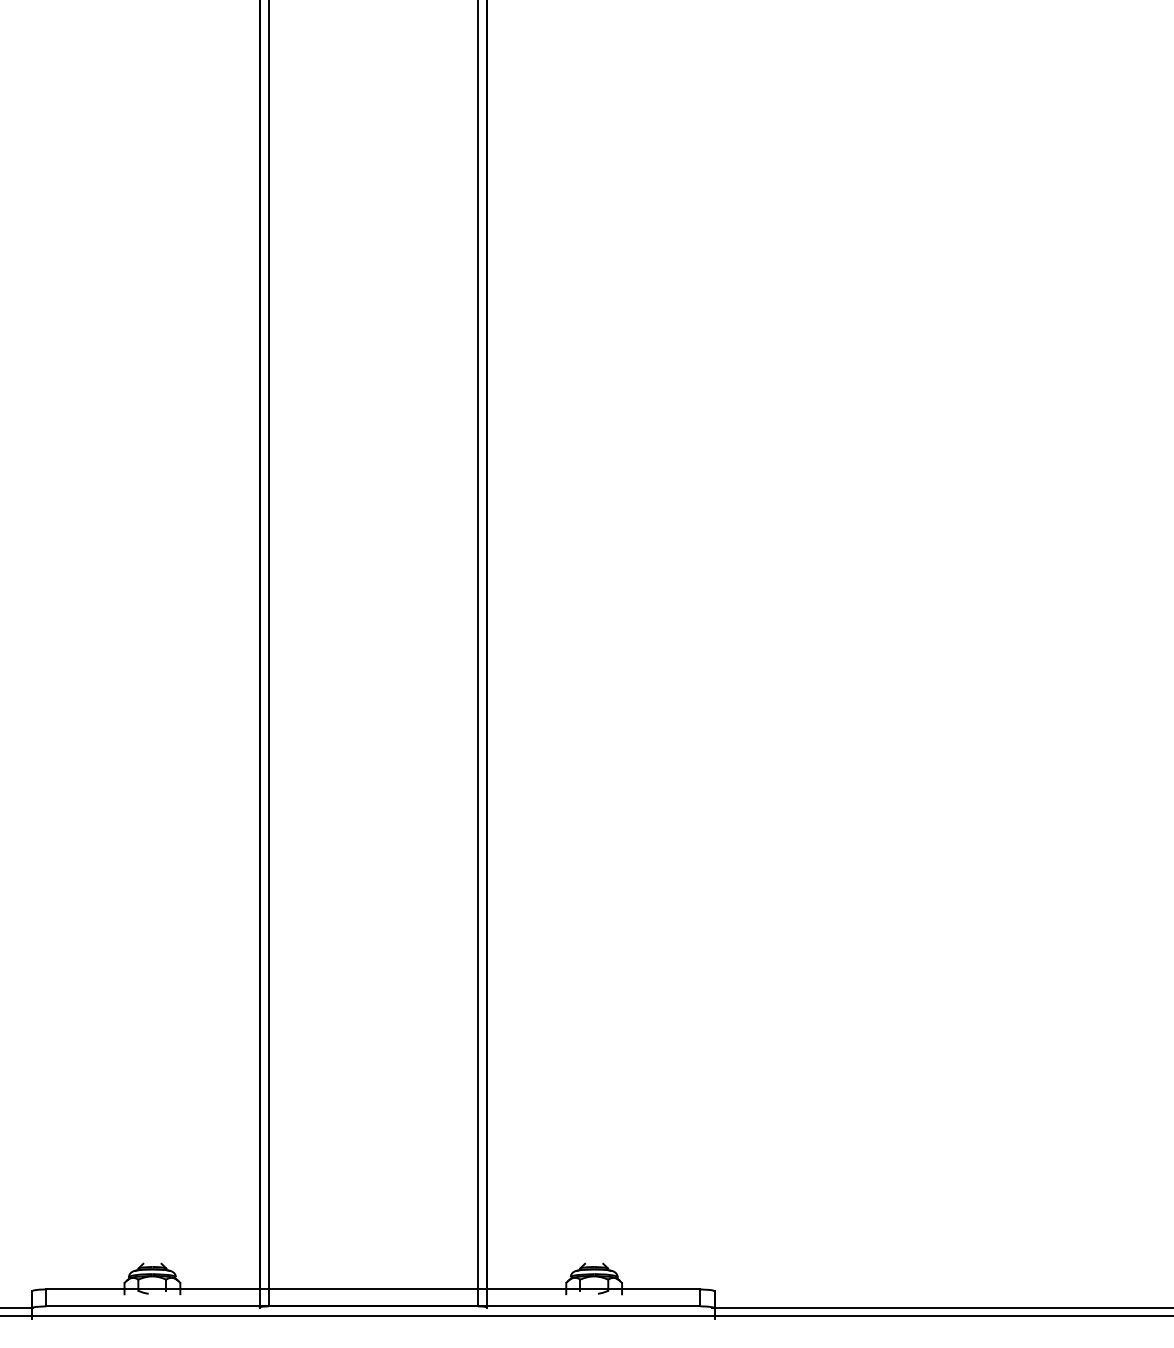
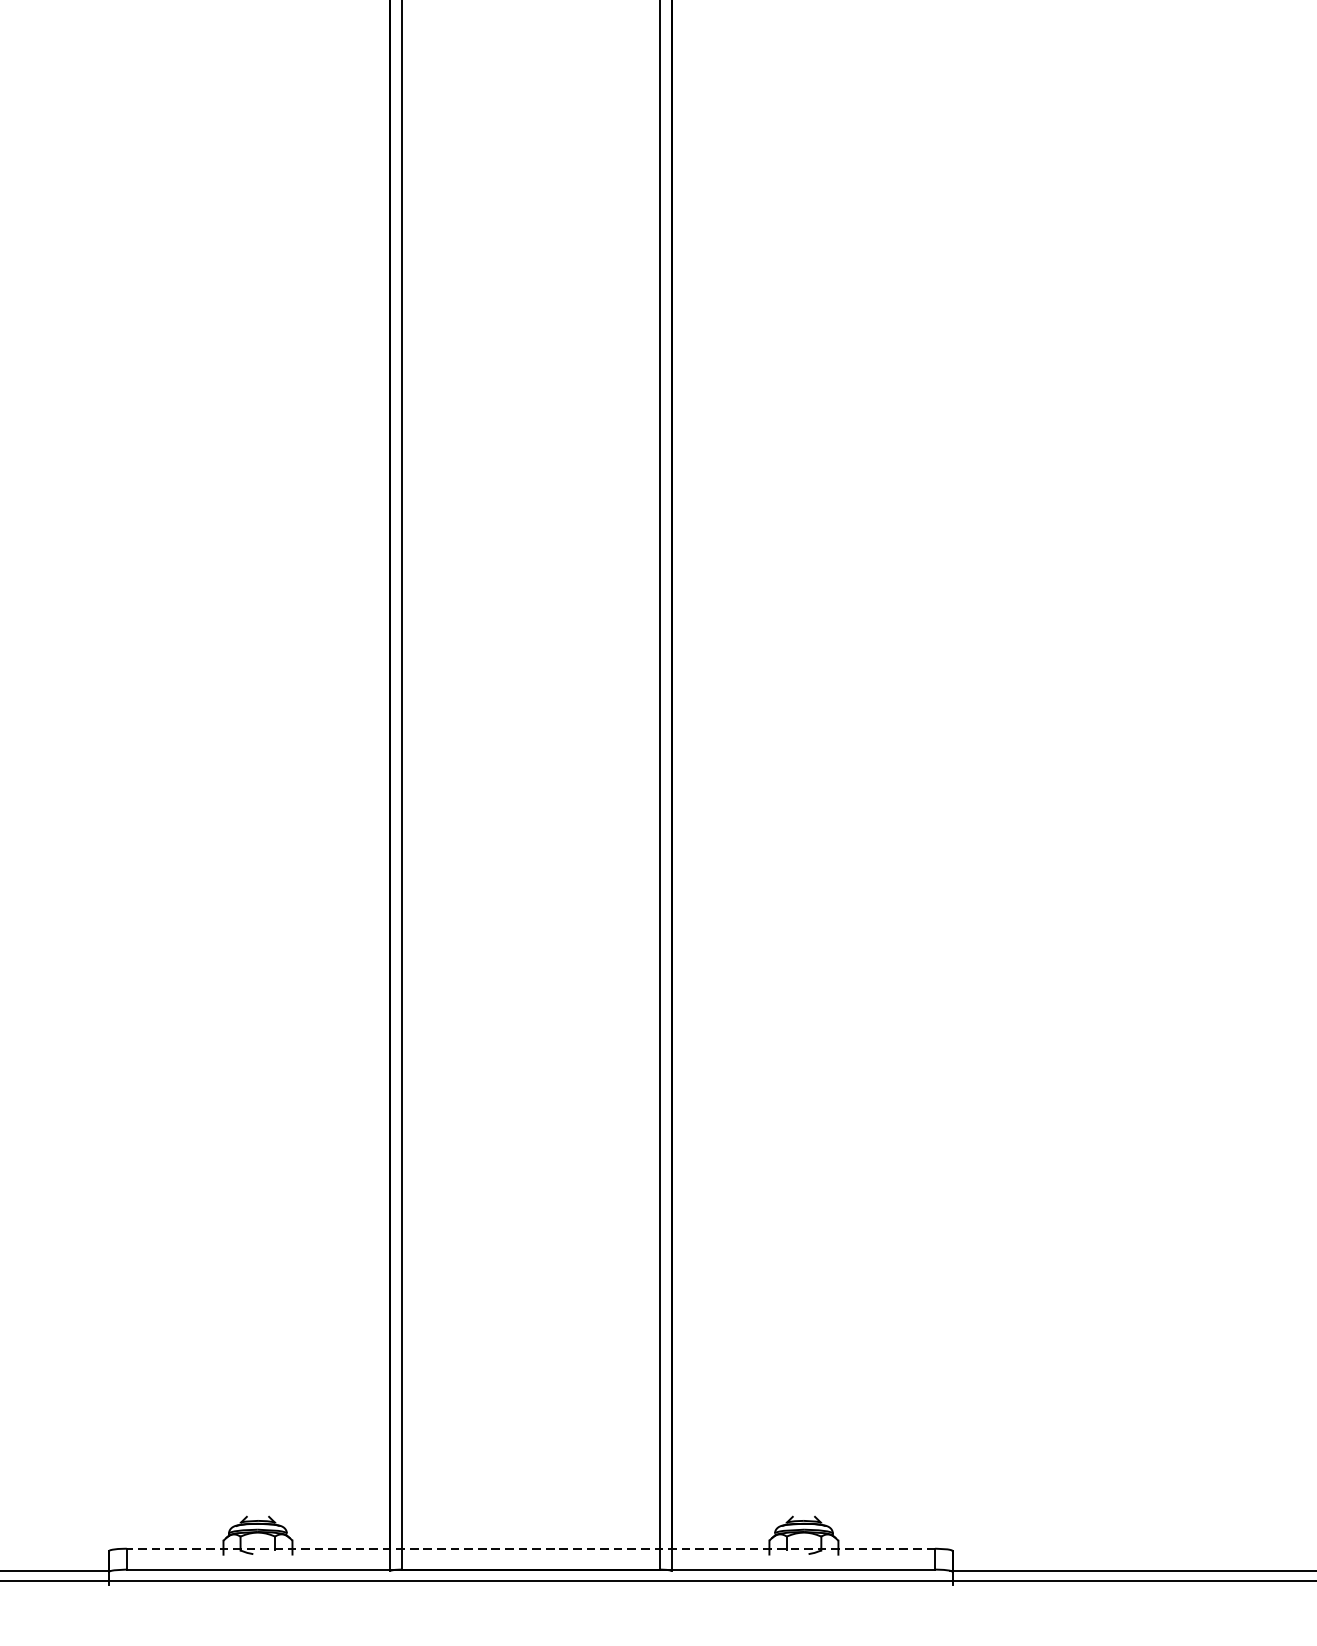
line: (372, 1289) -> (529, 1548), solid -> dashed

